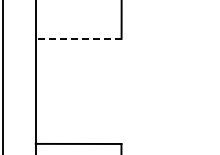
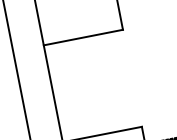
line: (78, 38) -> (83, 37), dashed -> solid

